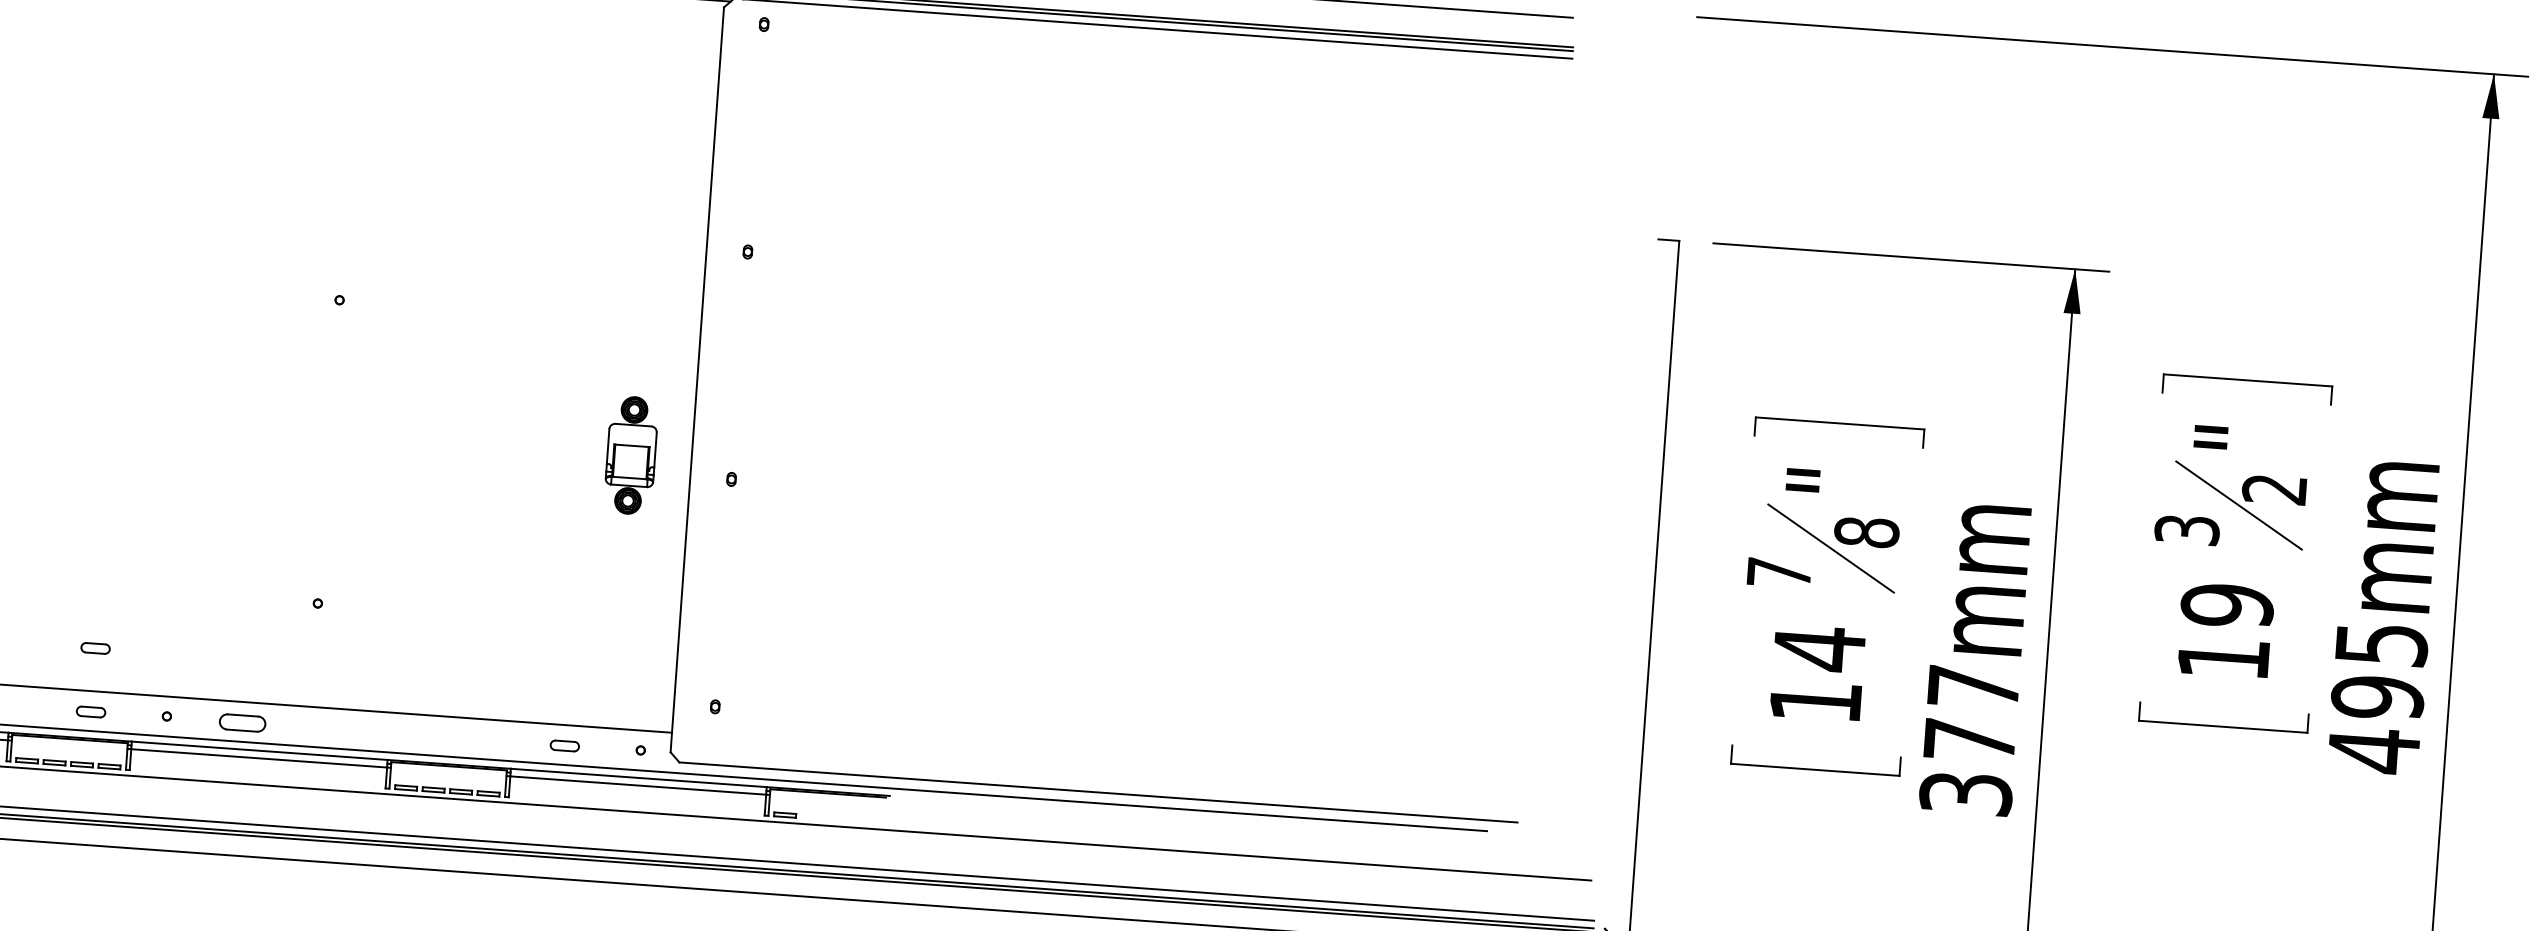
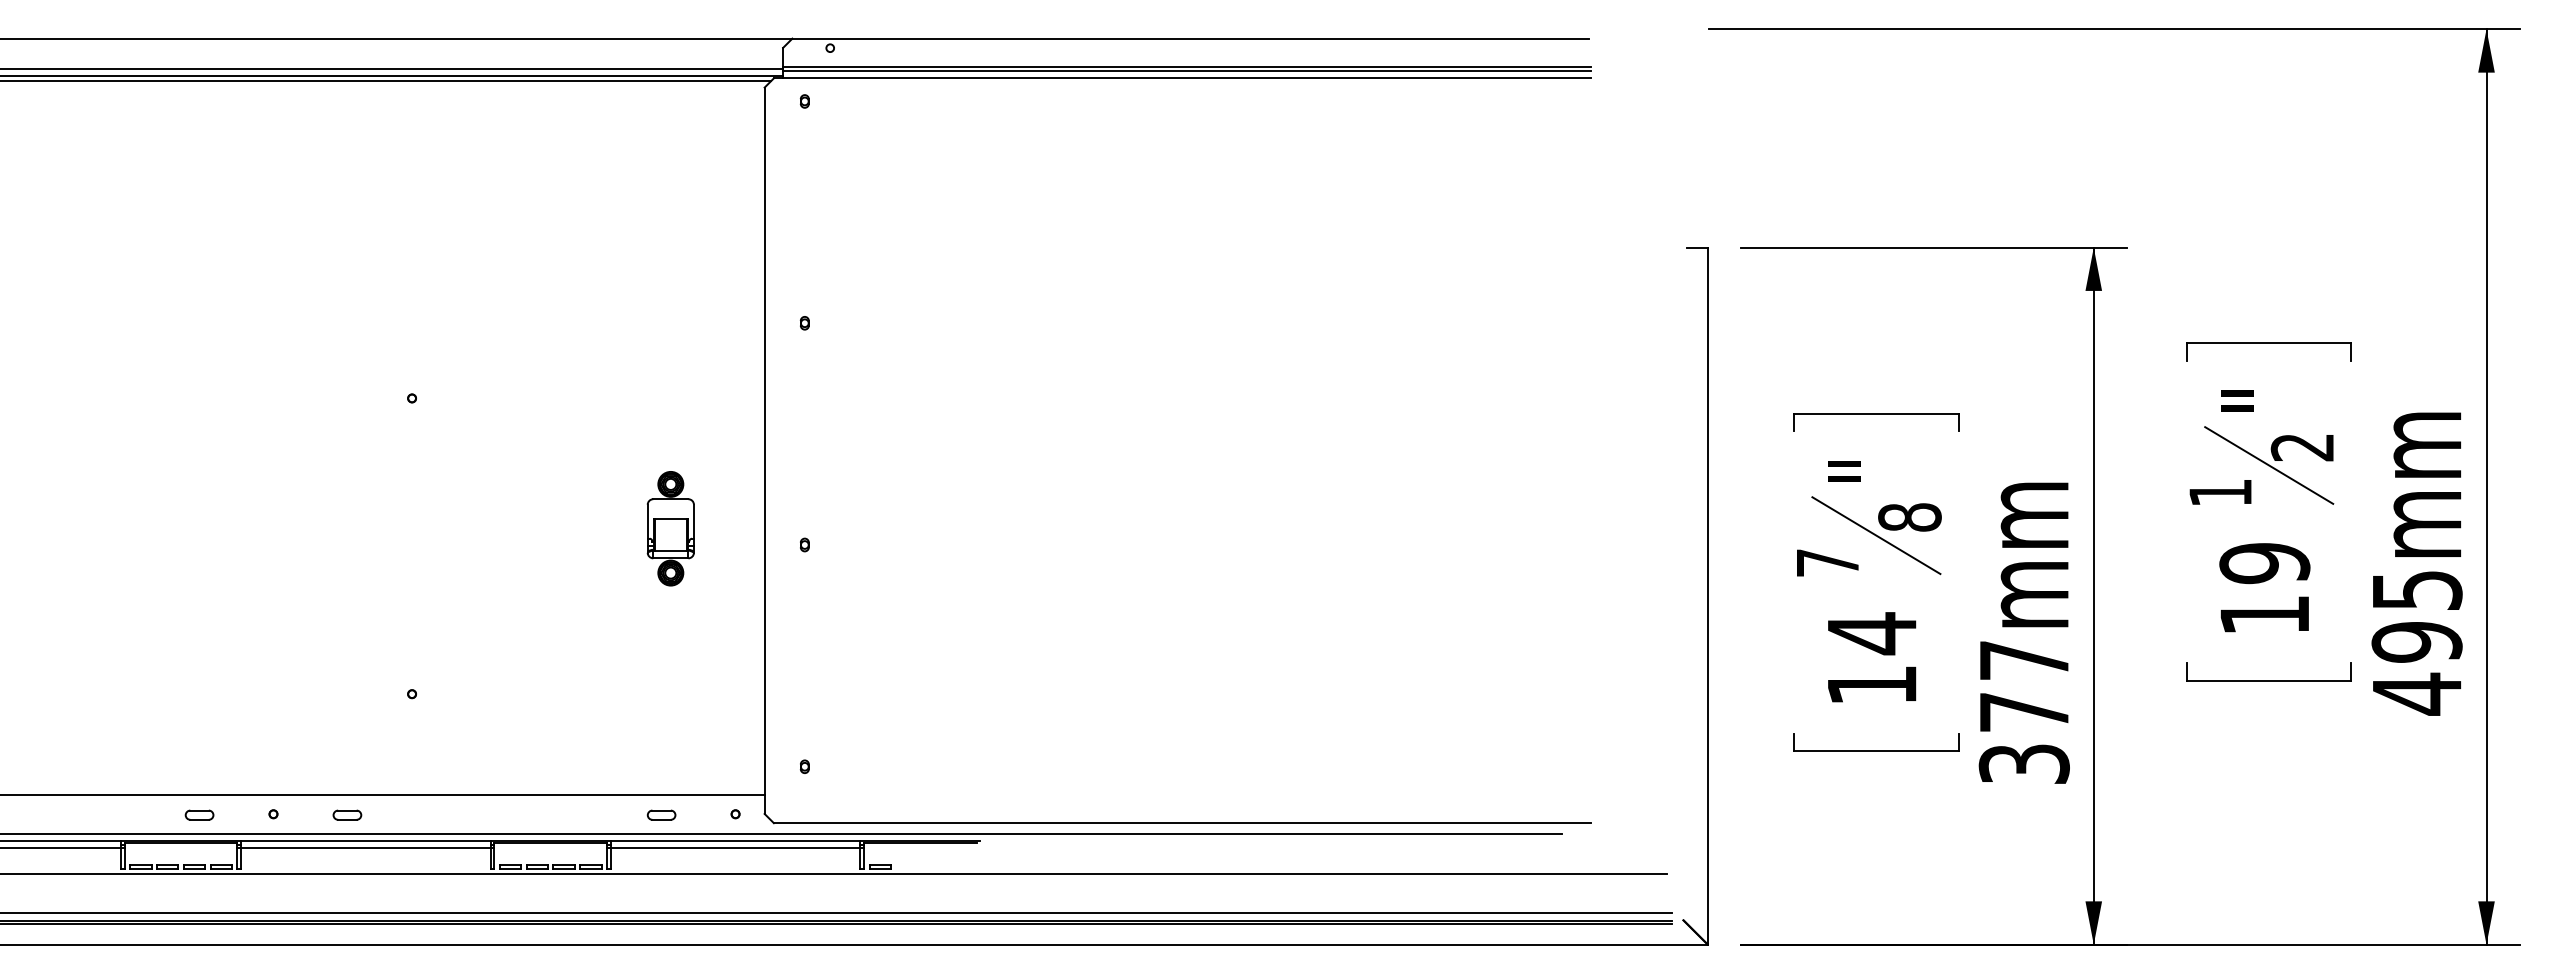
part: (630, 455) -> (670, 528), moved
text: (2187, 529) -> (2220, 492), 3 -> 1
part: (95, 647) -> (199, 752), removed
part: (242, 722) -> (347, 814), size x0.62

